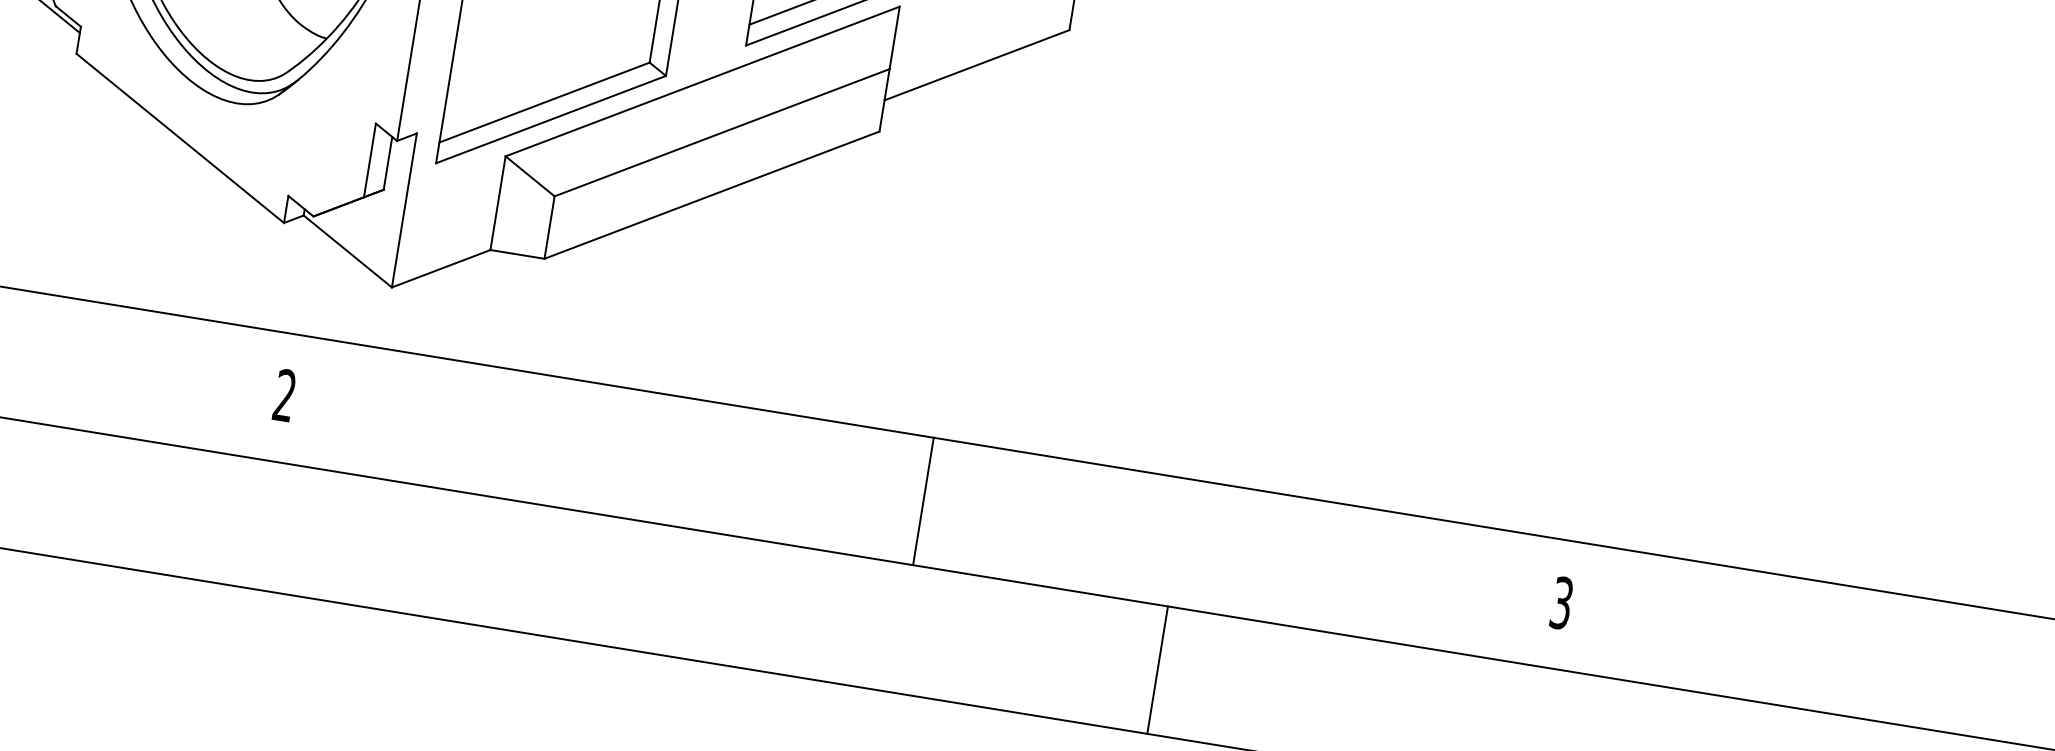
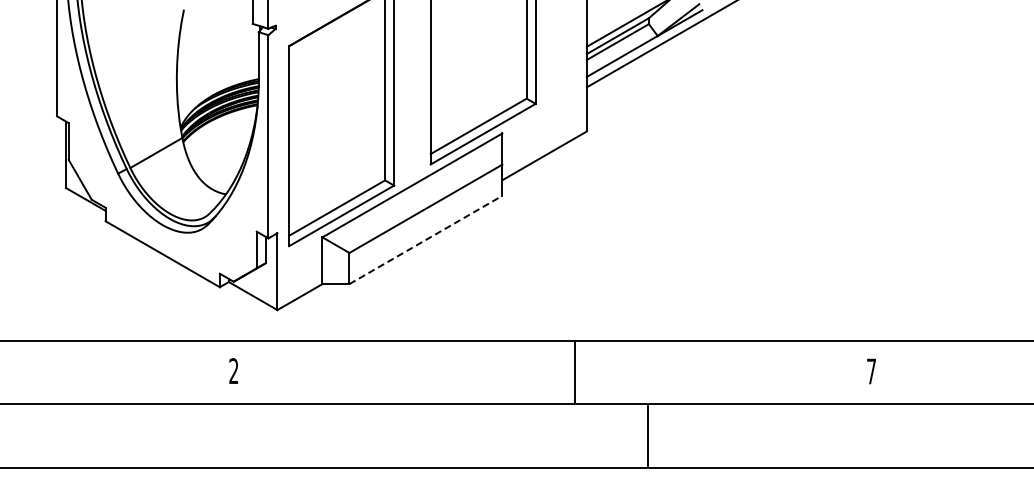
line: (713, 194) -> (426, 239), solid -> dashed
line: (922, 501) -> (574, 372), moved
text: (1561, 603) -> (871, 371), 3 -> 7
line: (1158, 669) -> (648, 435), moved

